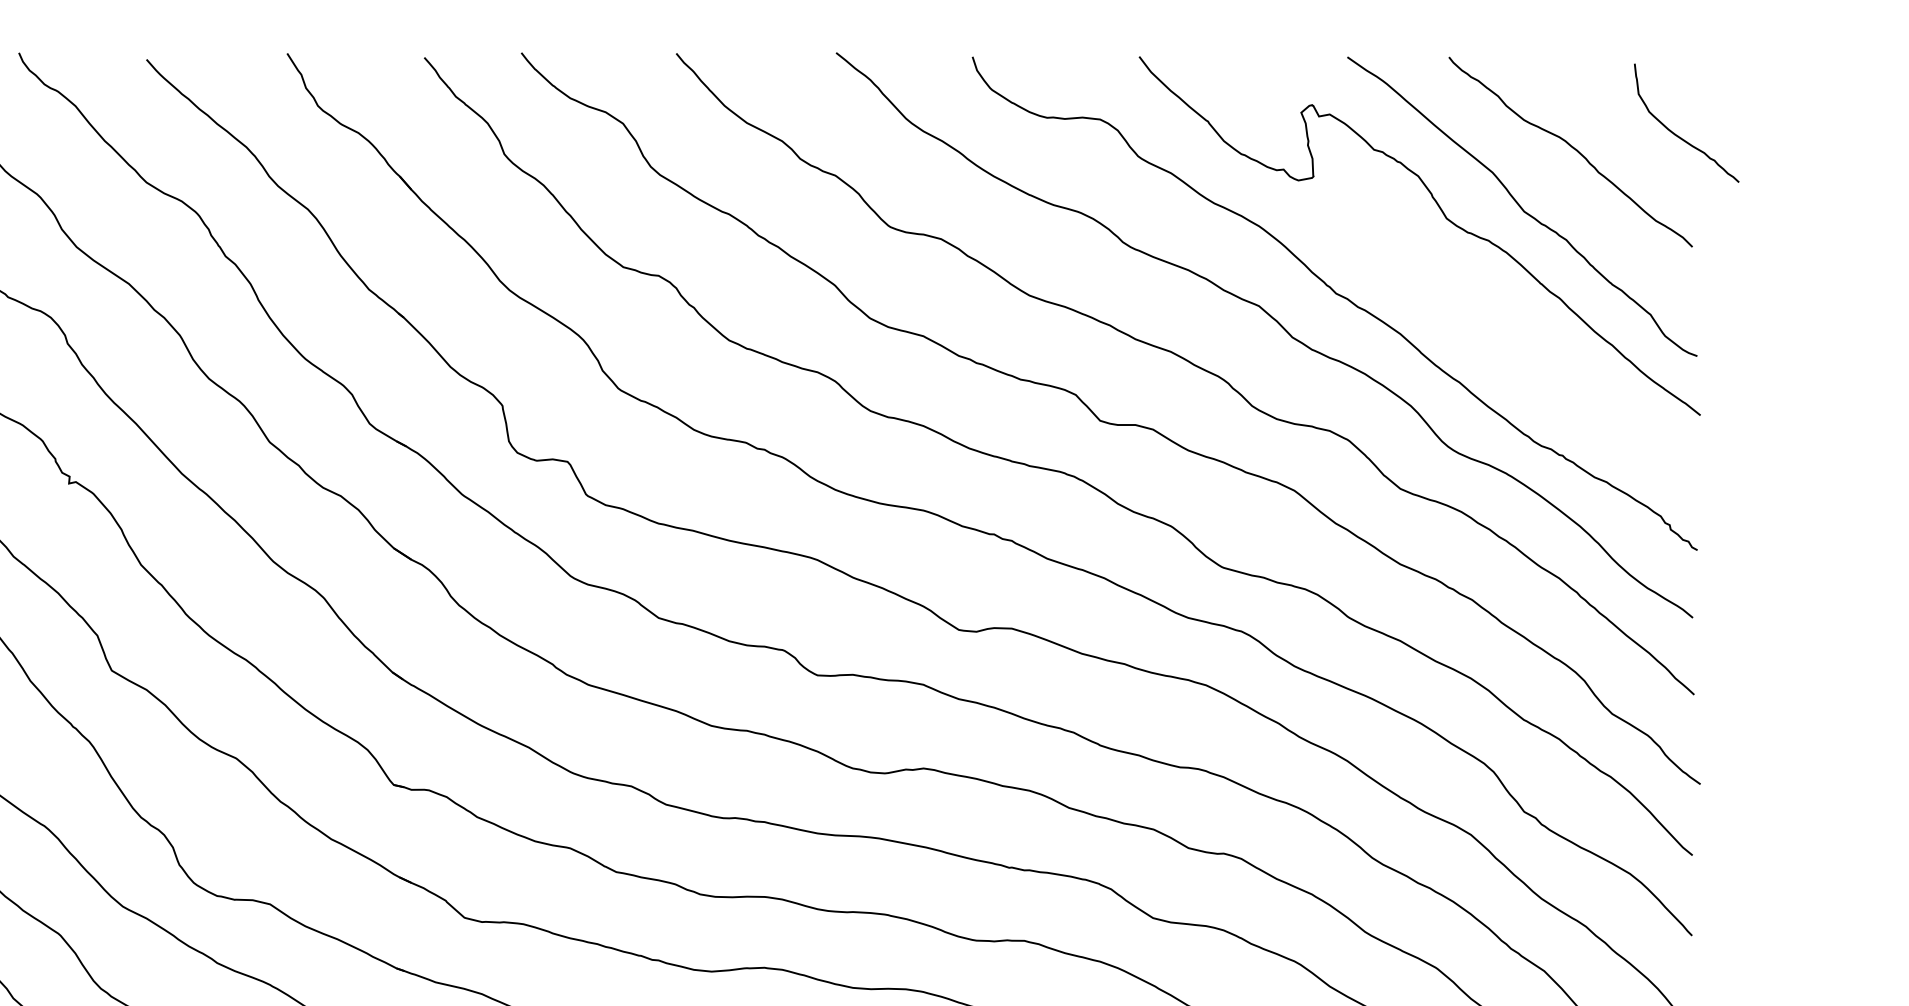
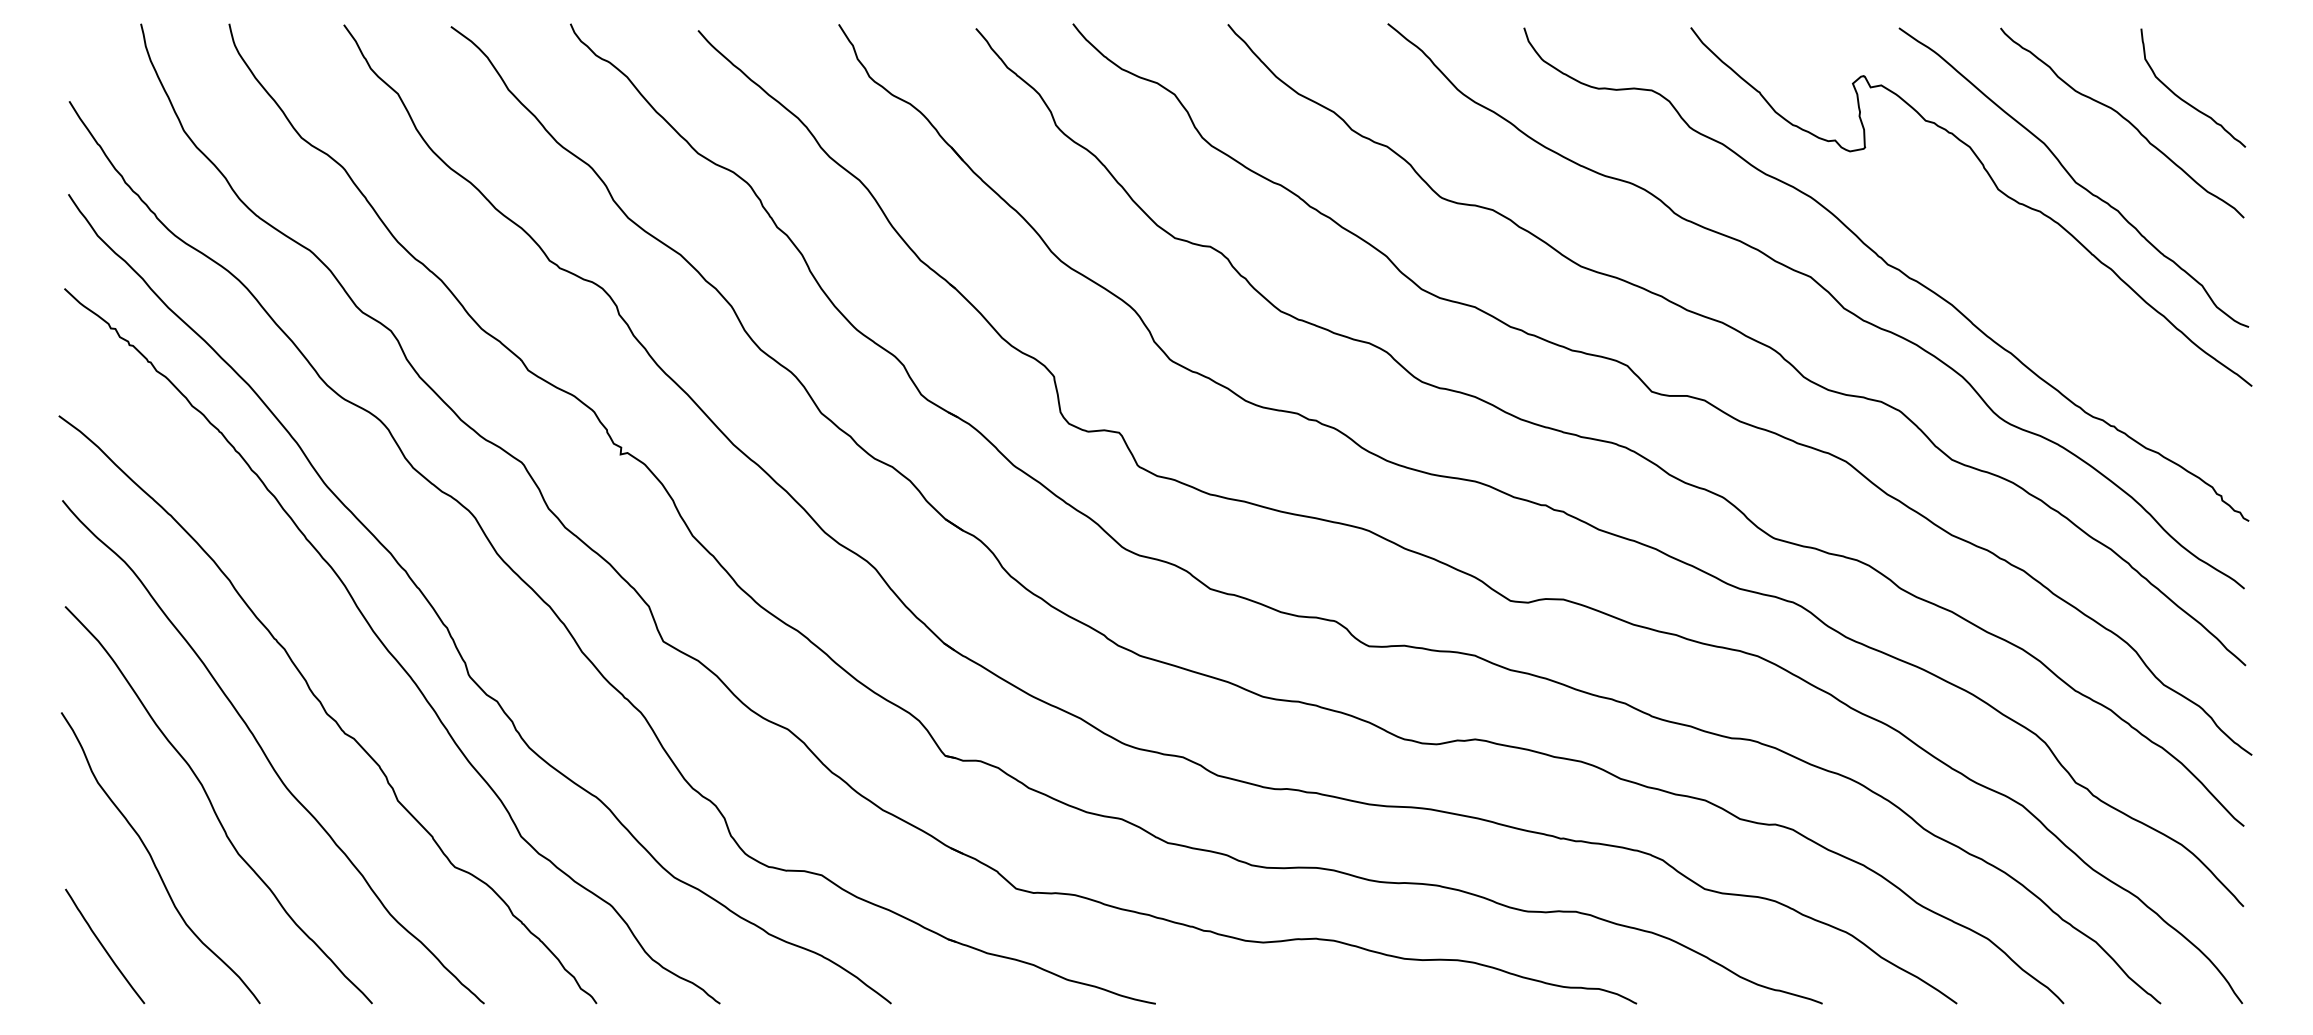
curve: (1678, 135) -> (2185, 100), moved

